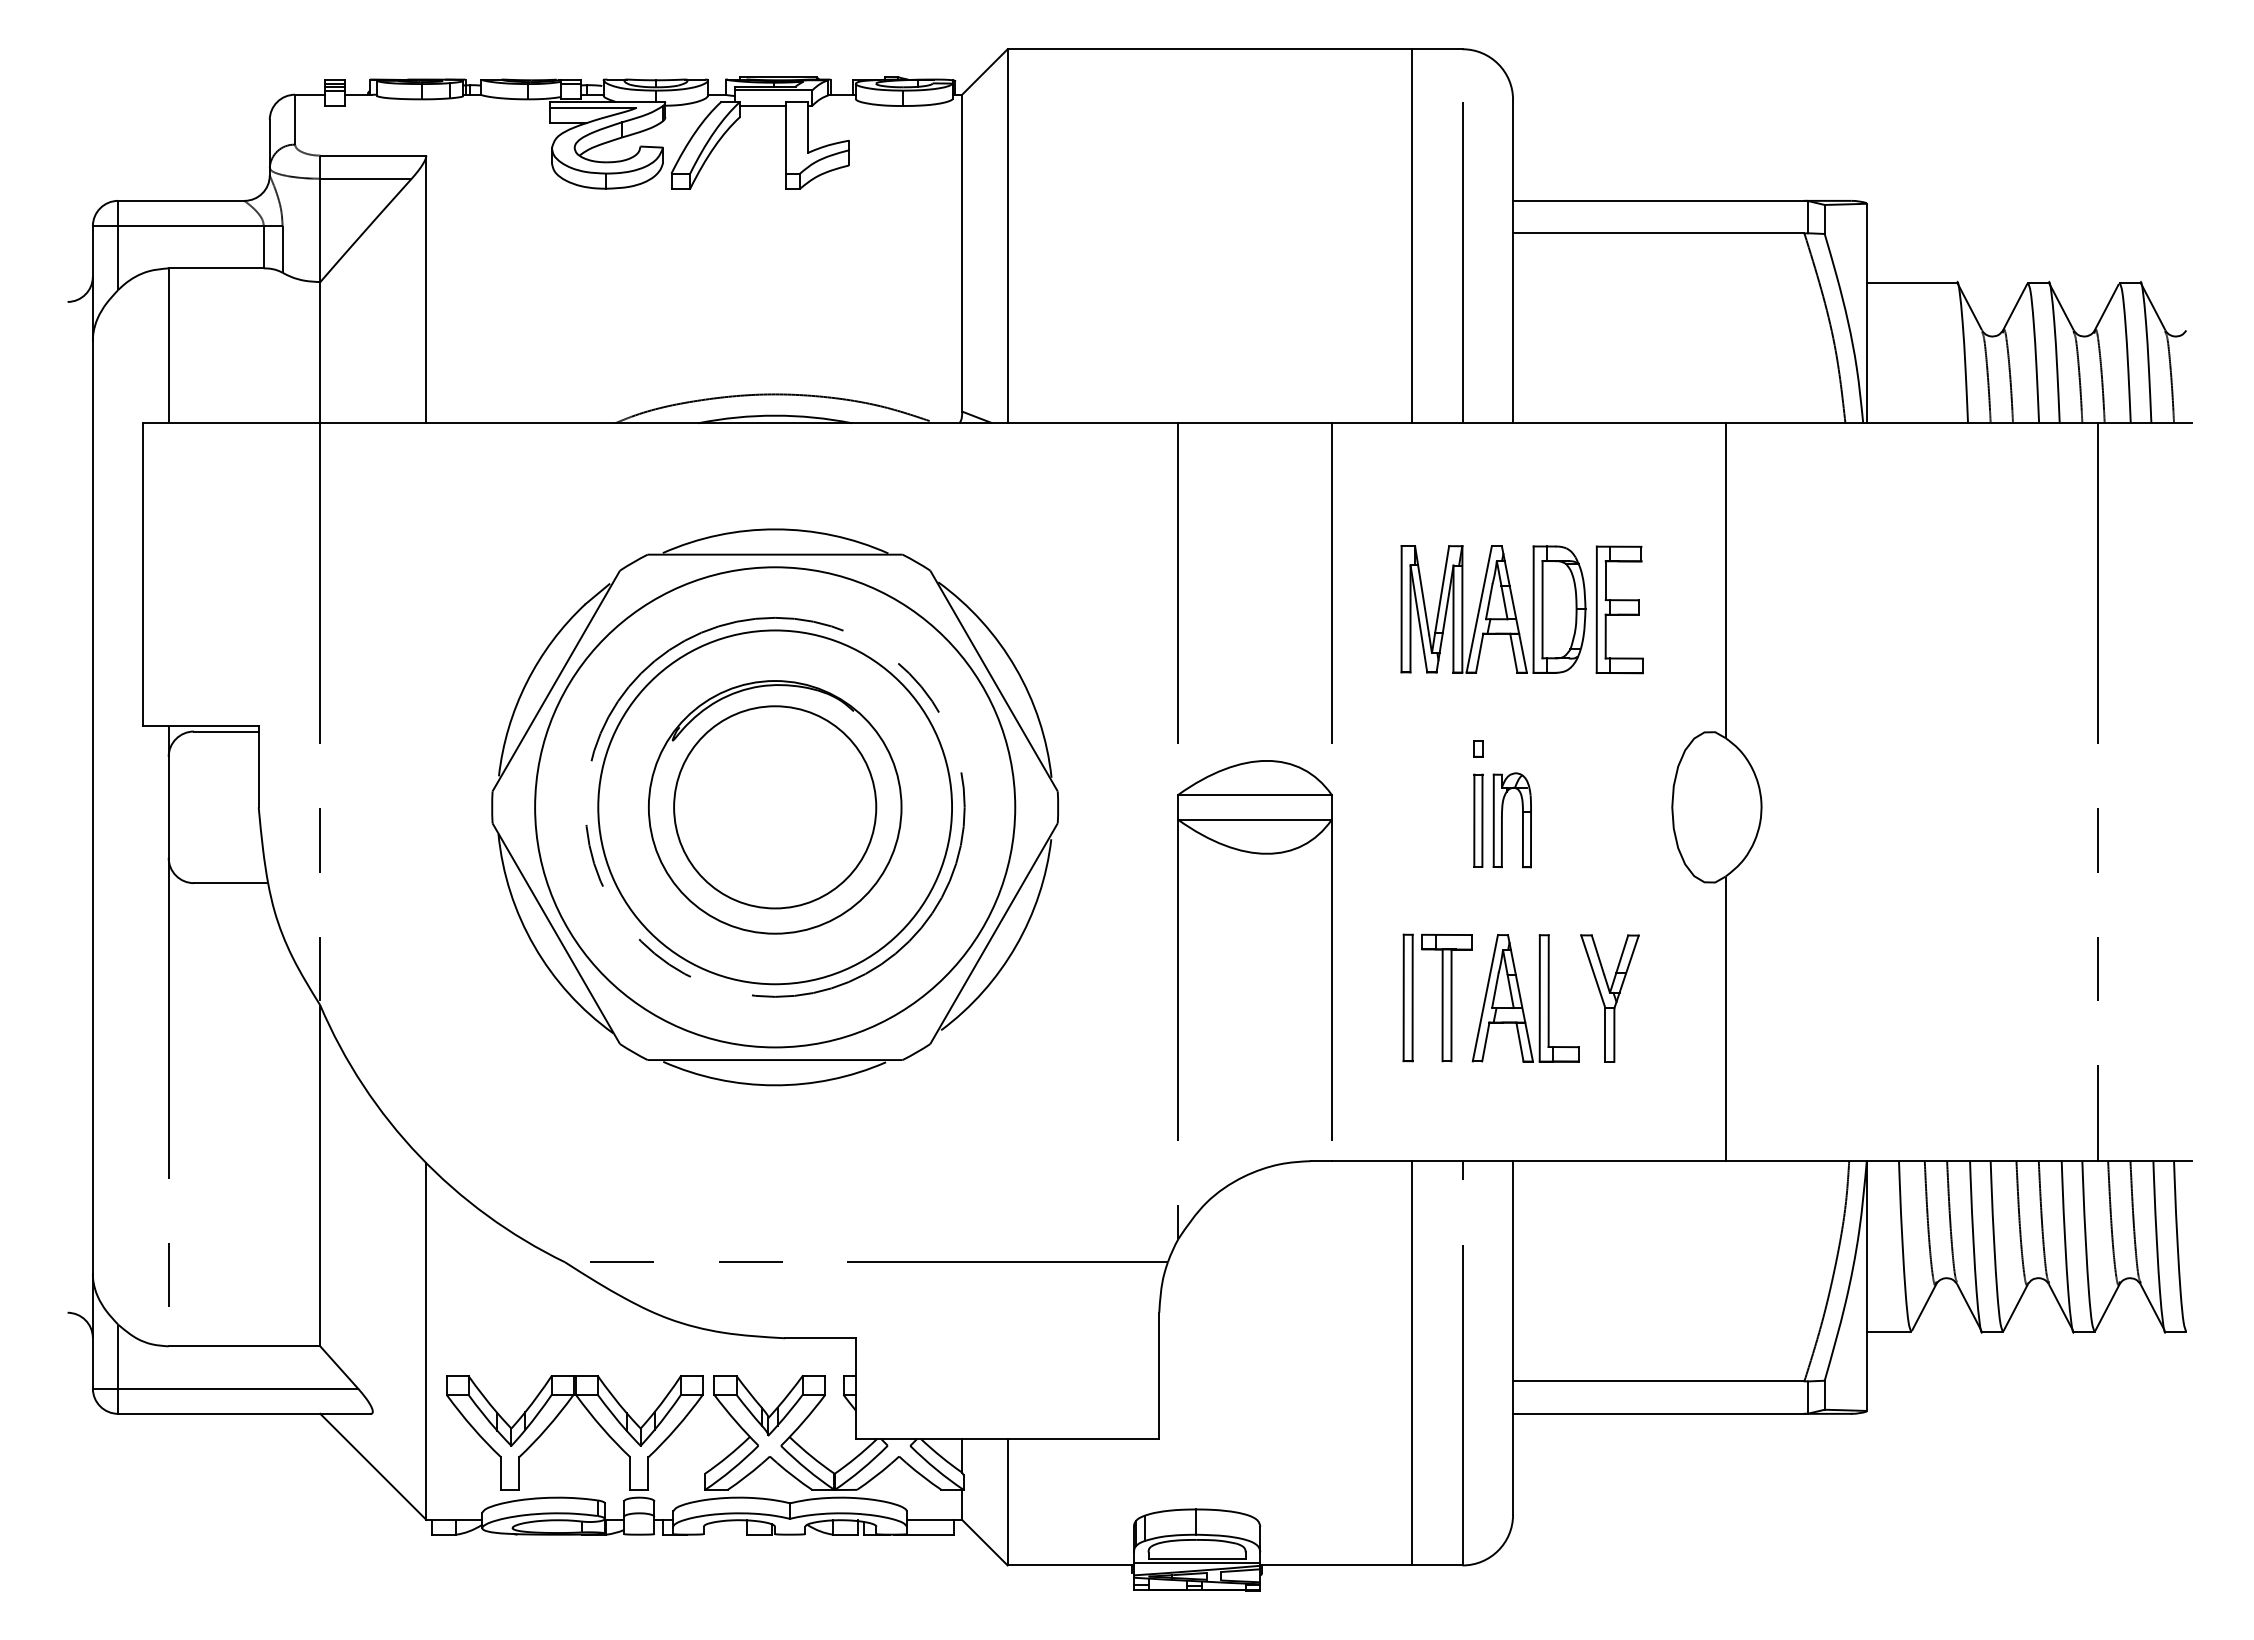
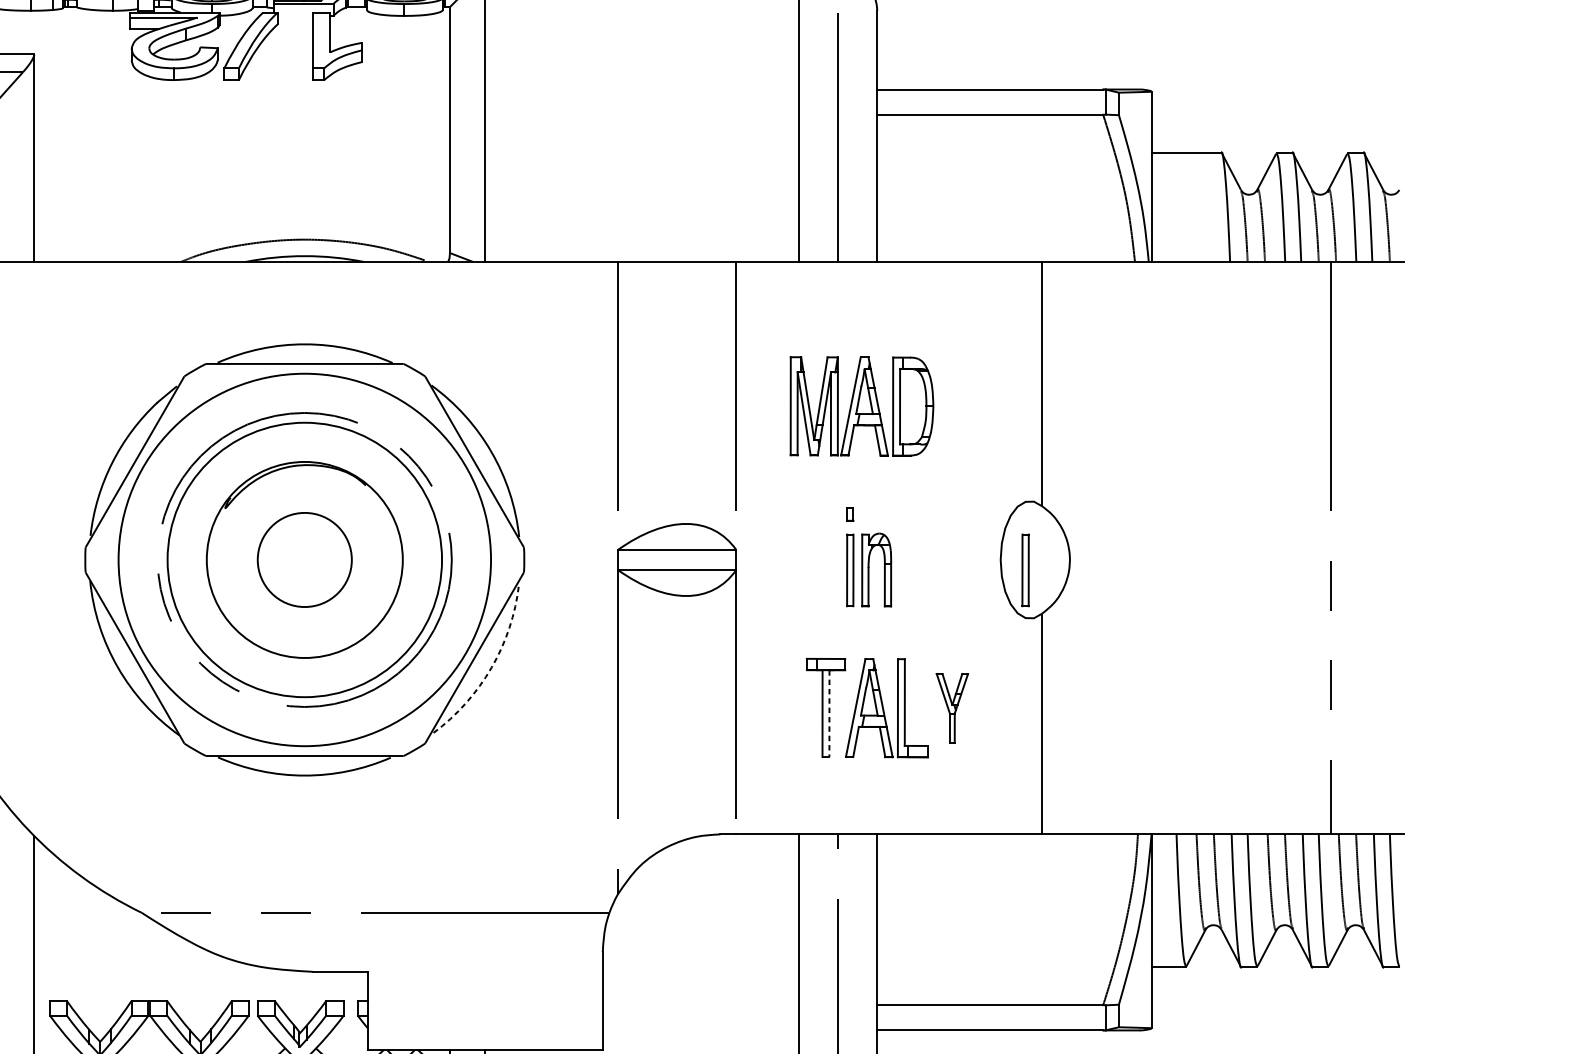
line: (762, 105) -> (294, 15), removed
part: (1619, 609) -> (959, 406), removed
circle: (775, 807) -> (305, 560), size x0.6
part: (1704, 820) -> (1025, 570), added
arc: (1016, 946) -> (492, 667), solid -> dashed
part: (1407, 997) -> (795, 707), removed
part: (1609, 998) -> (951, 708), size x0.7
line: (1451, 1005) -> (829, 713), solid -> dashed

